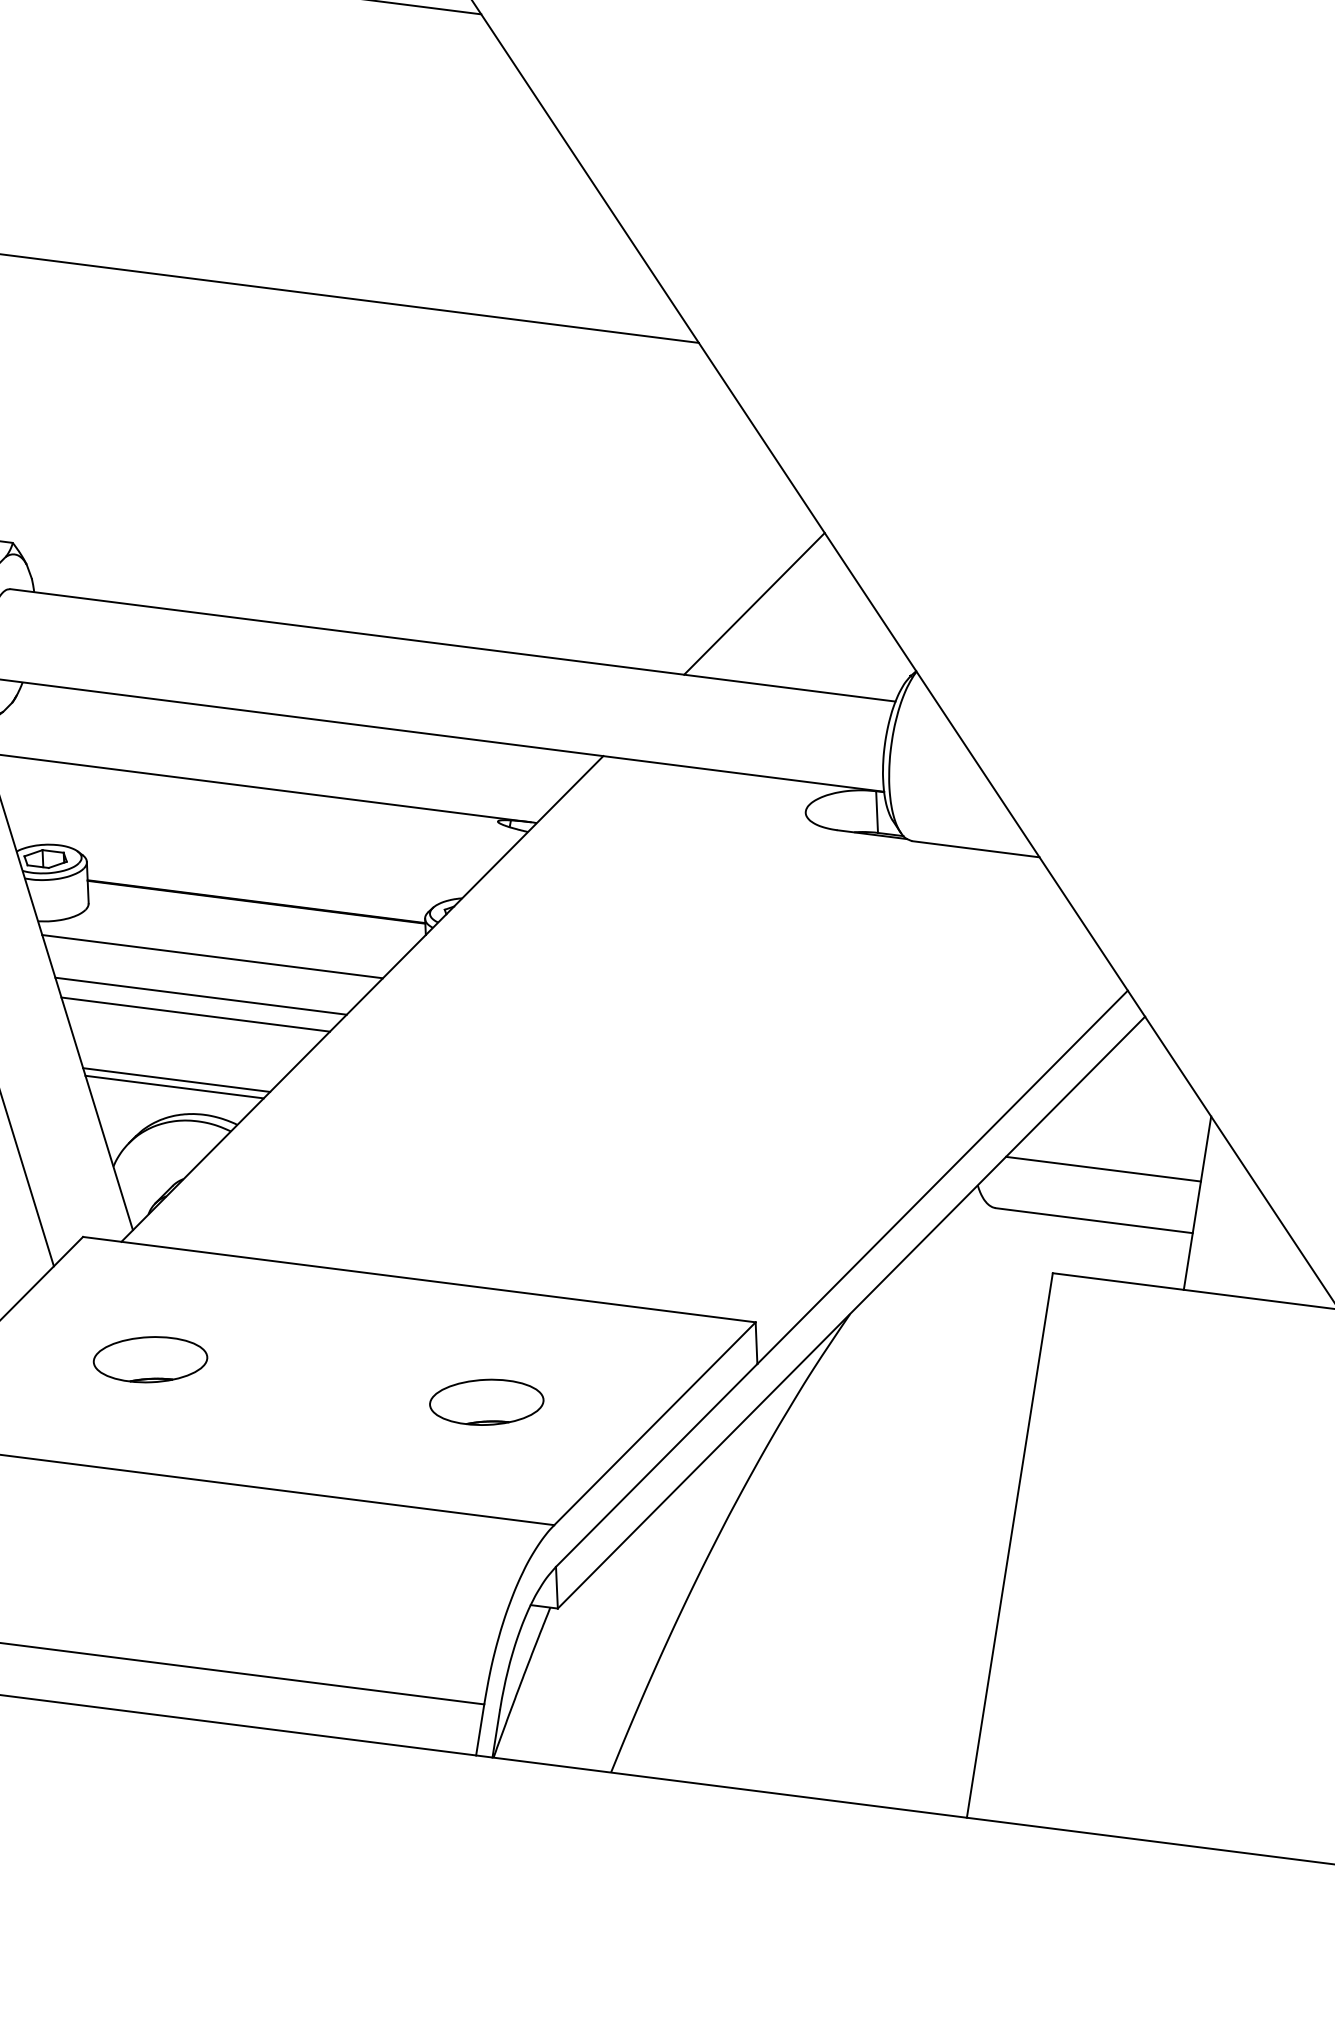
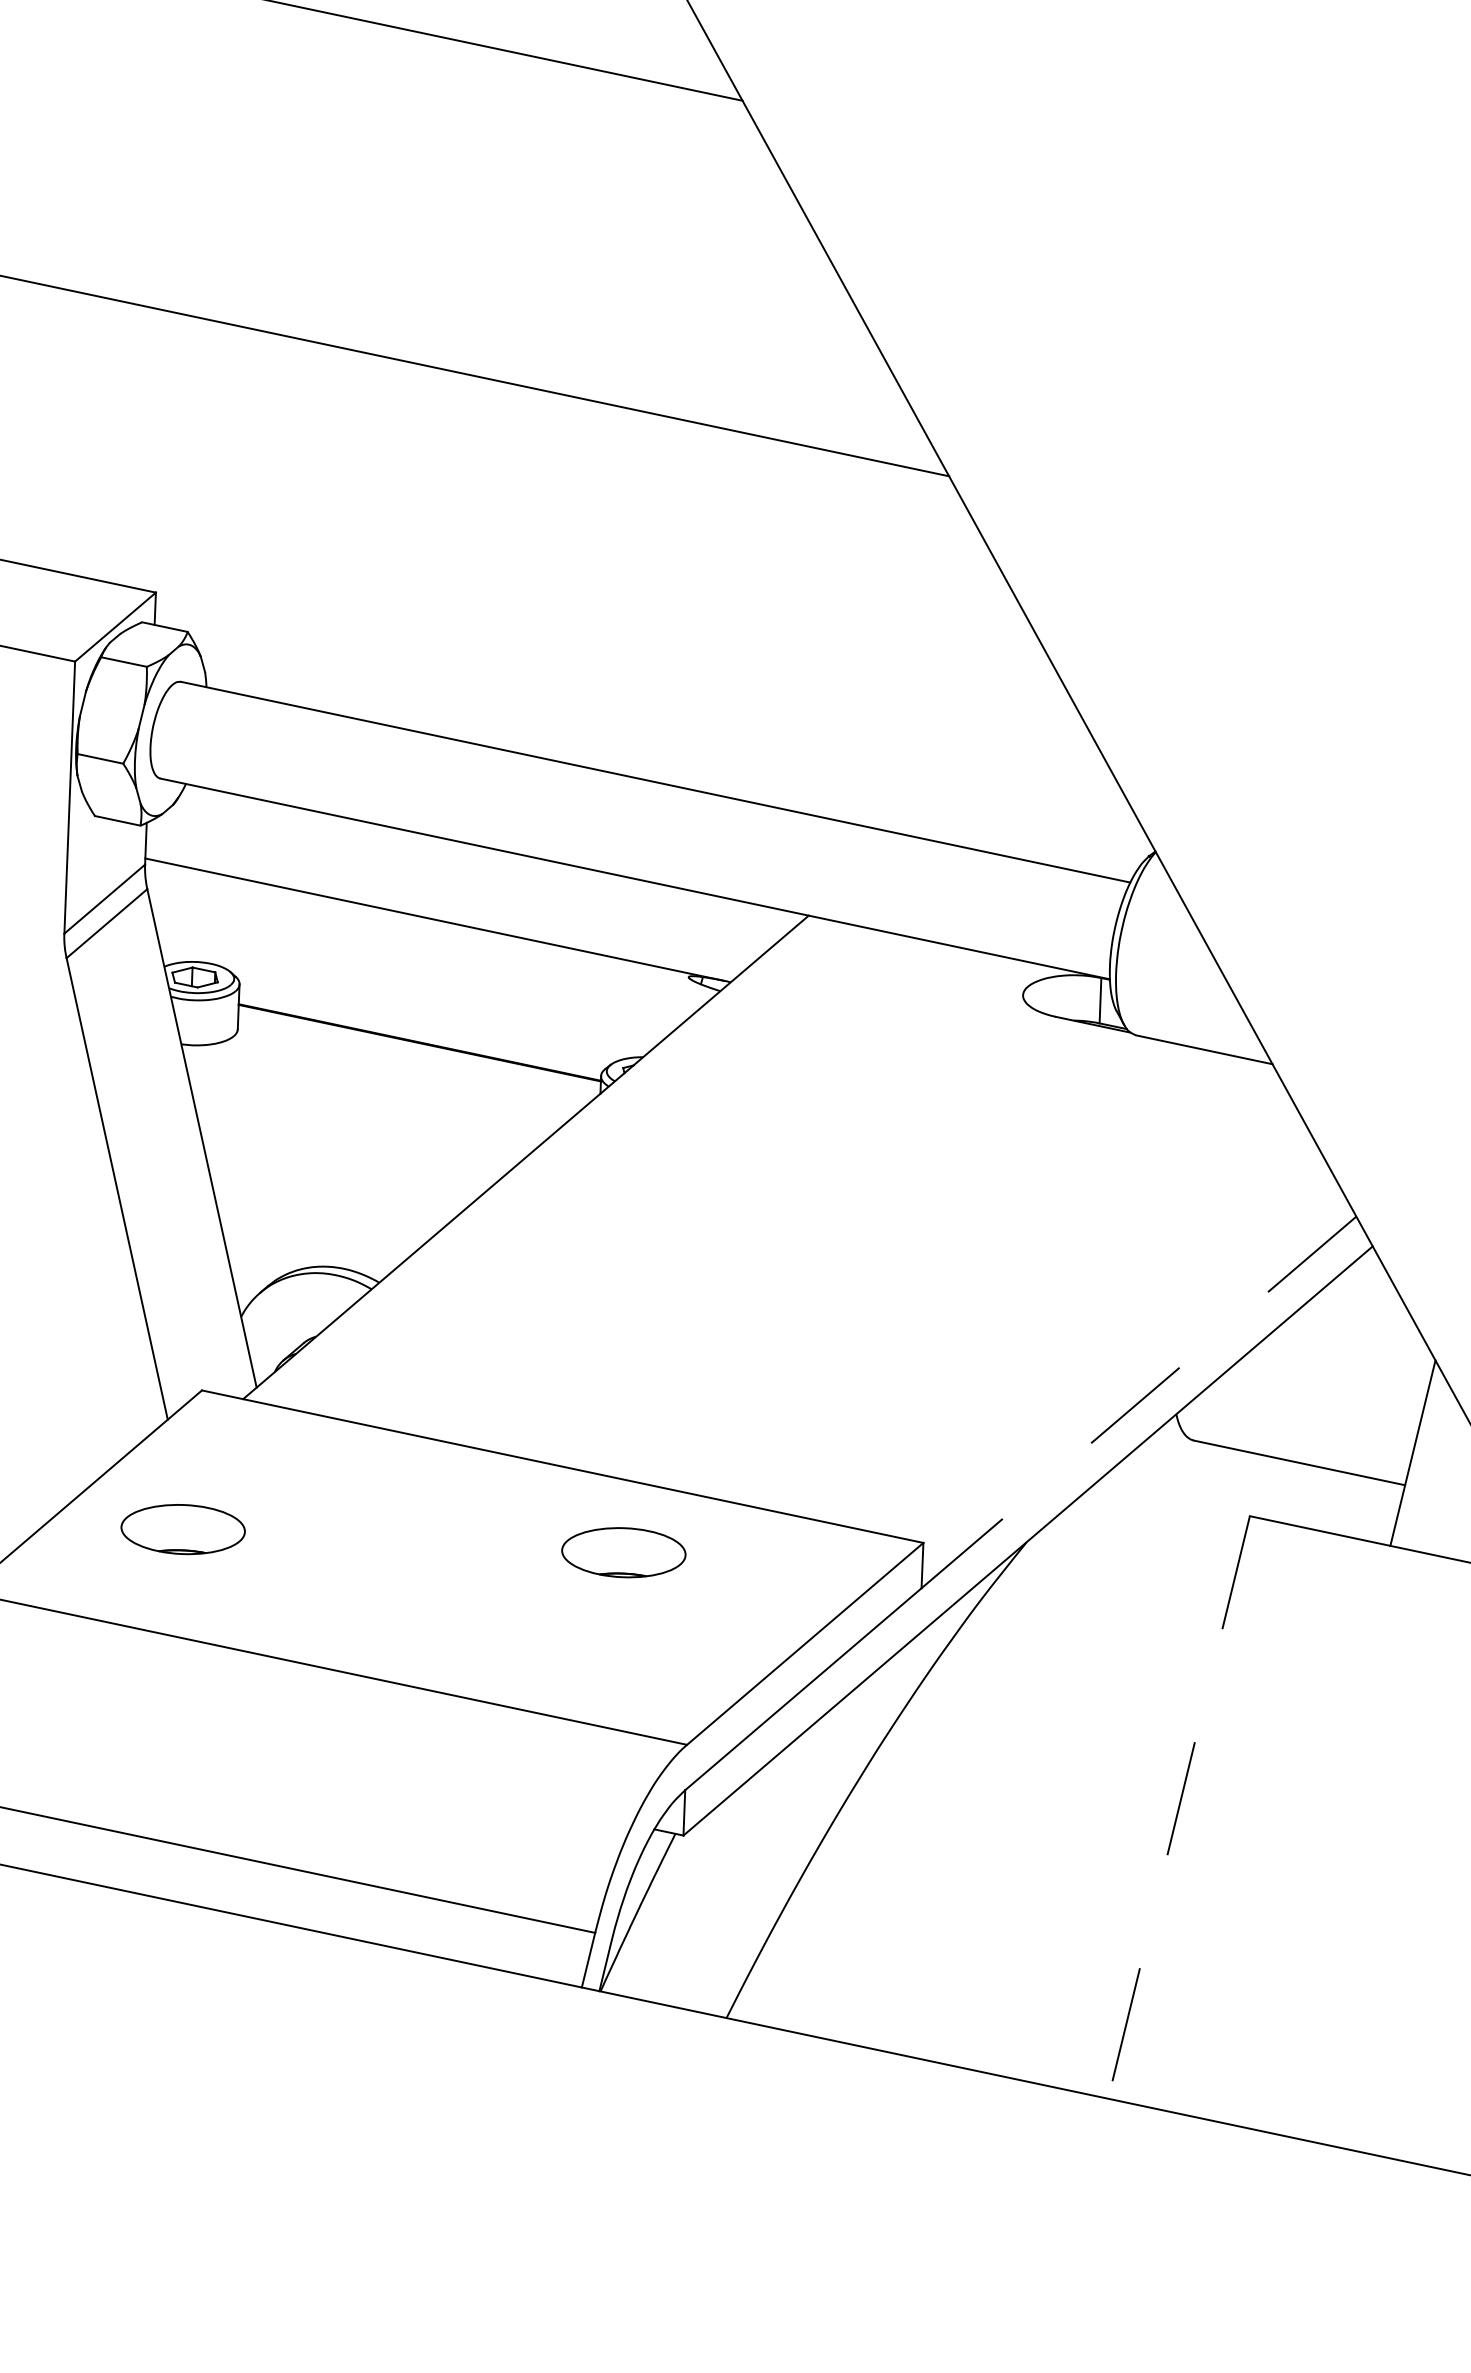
line: (753, 603) -> (985, 763), removed
line: (212, 956) -> (367, 1097), removed
line: (201, 996) -> (351, 1140), removed
line: (195, 1014) -> (343, 1159), removed
line: (176, 1079) -> (317, 1228), removed
line: (174, 1087) -> (314, 1236), removed
line: (1102, 1168) -> (1313, 1407), removed
line: (942, 1177) -> (1138, 1402), solid -> dashed
part: (149, 1359) -> (182, 1529), moved
part: (486, 1402) -> (623, 1552), moved
line: (1010, 1545) -> (1179, 1807), solid -> dashed

